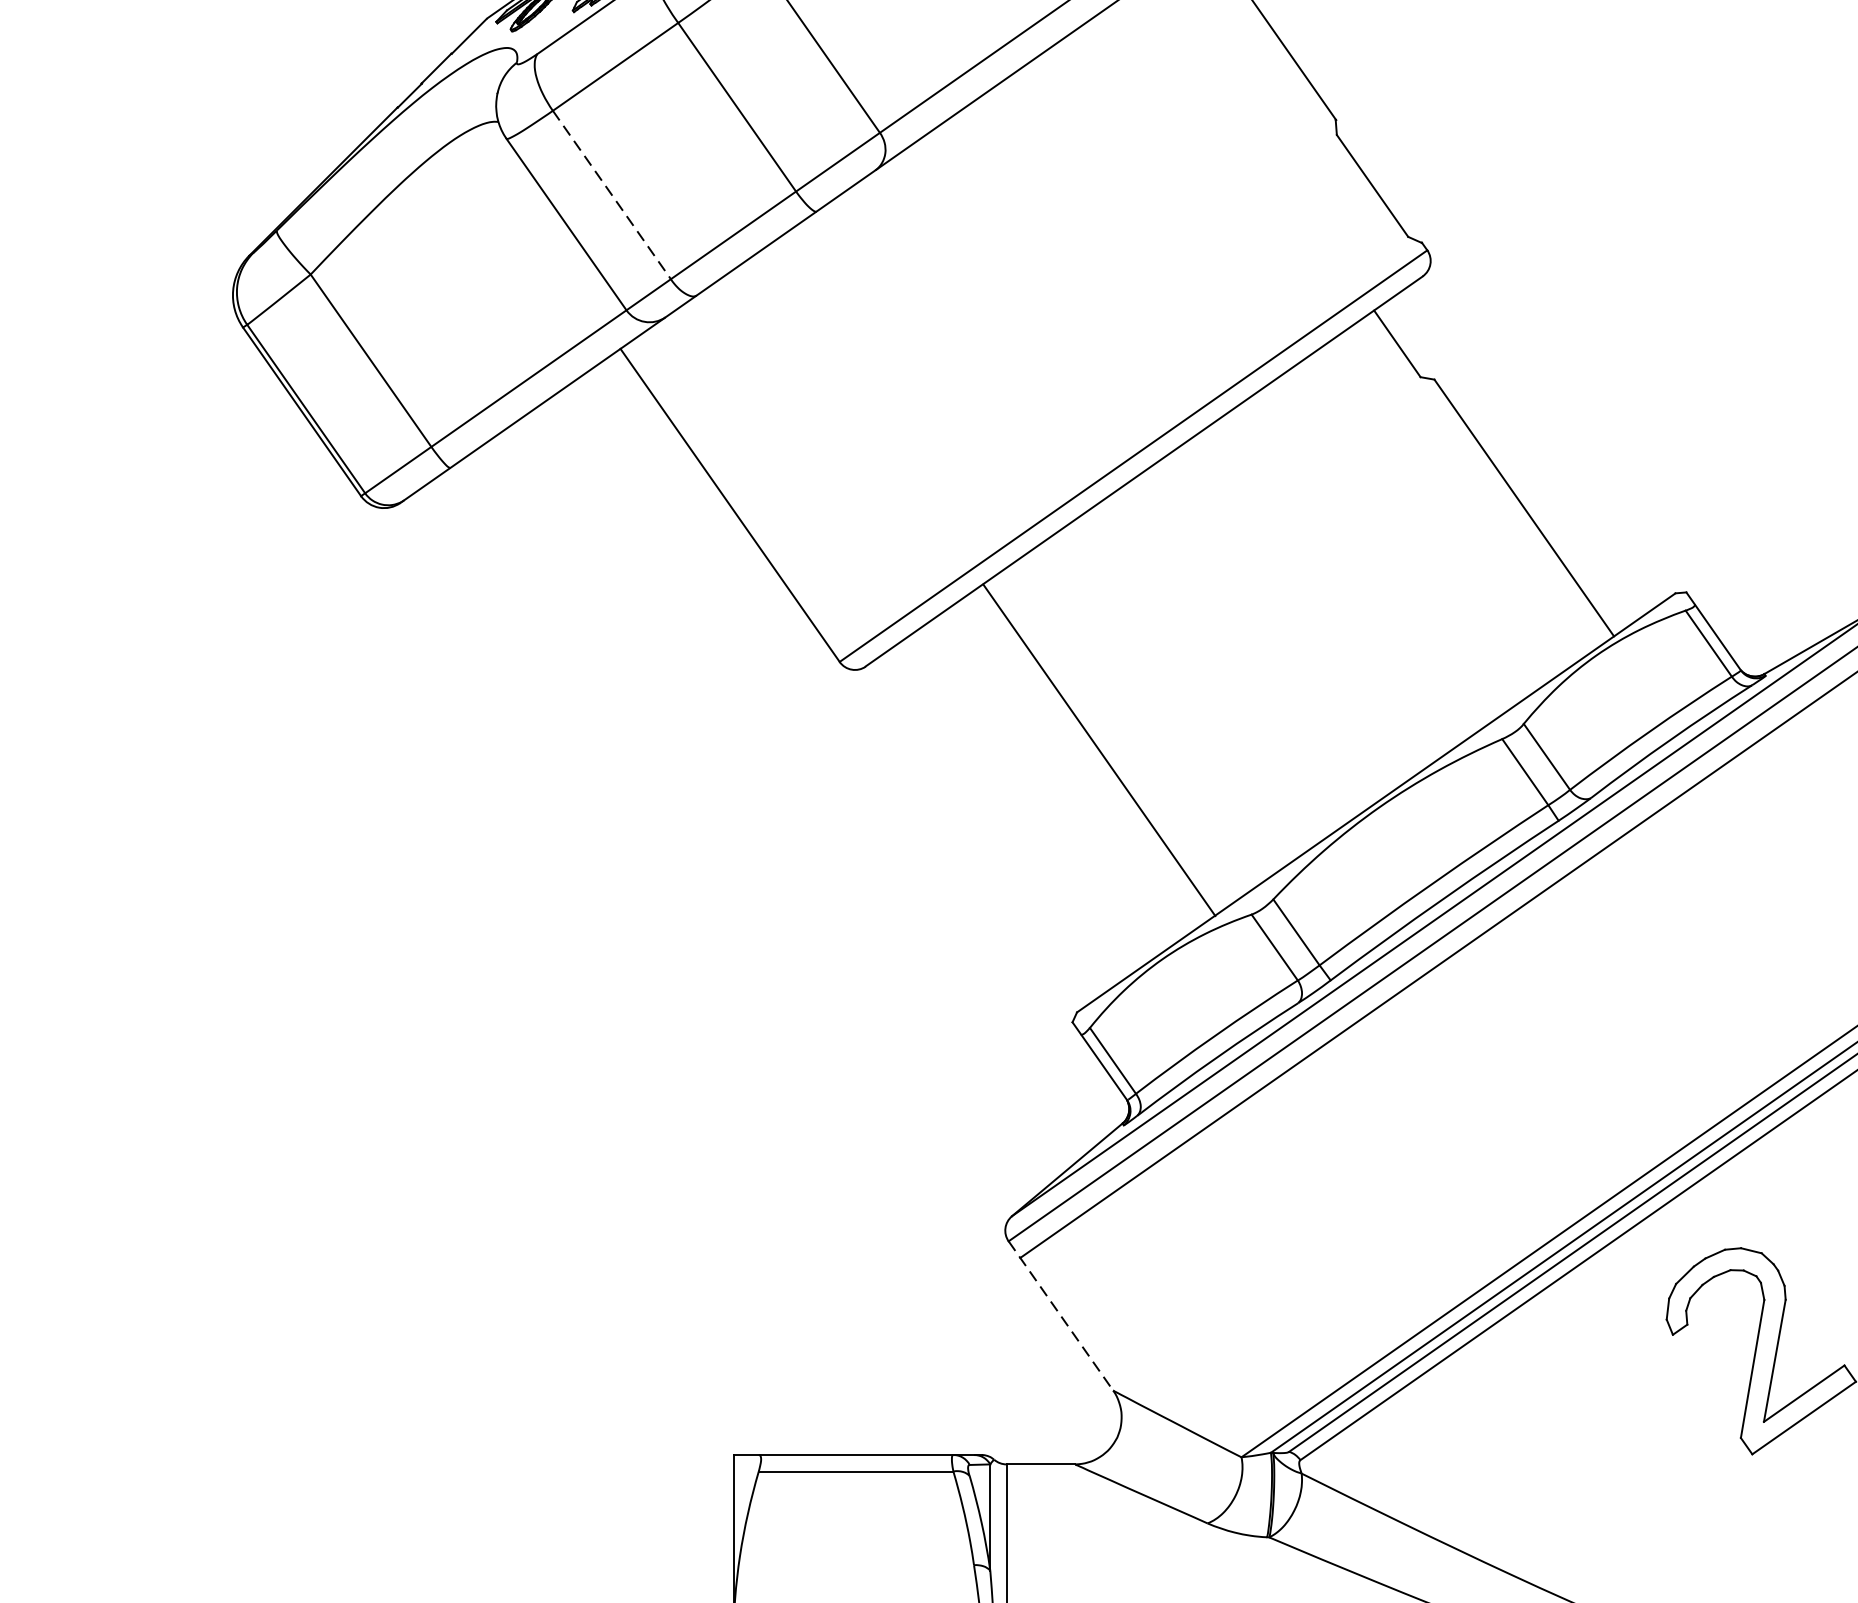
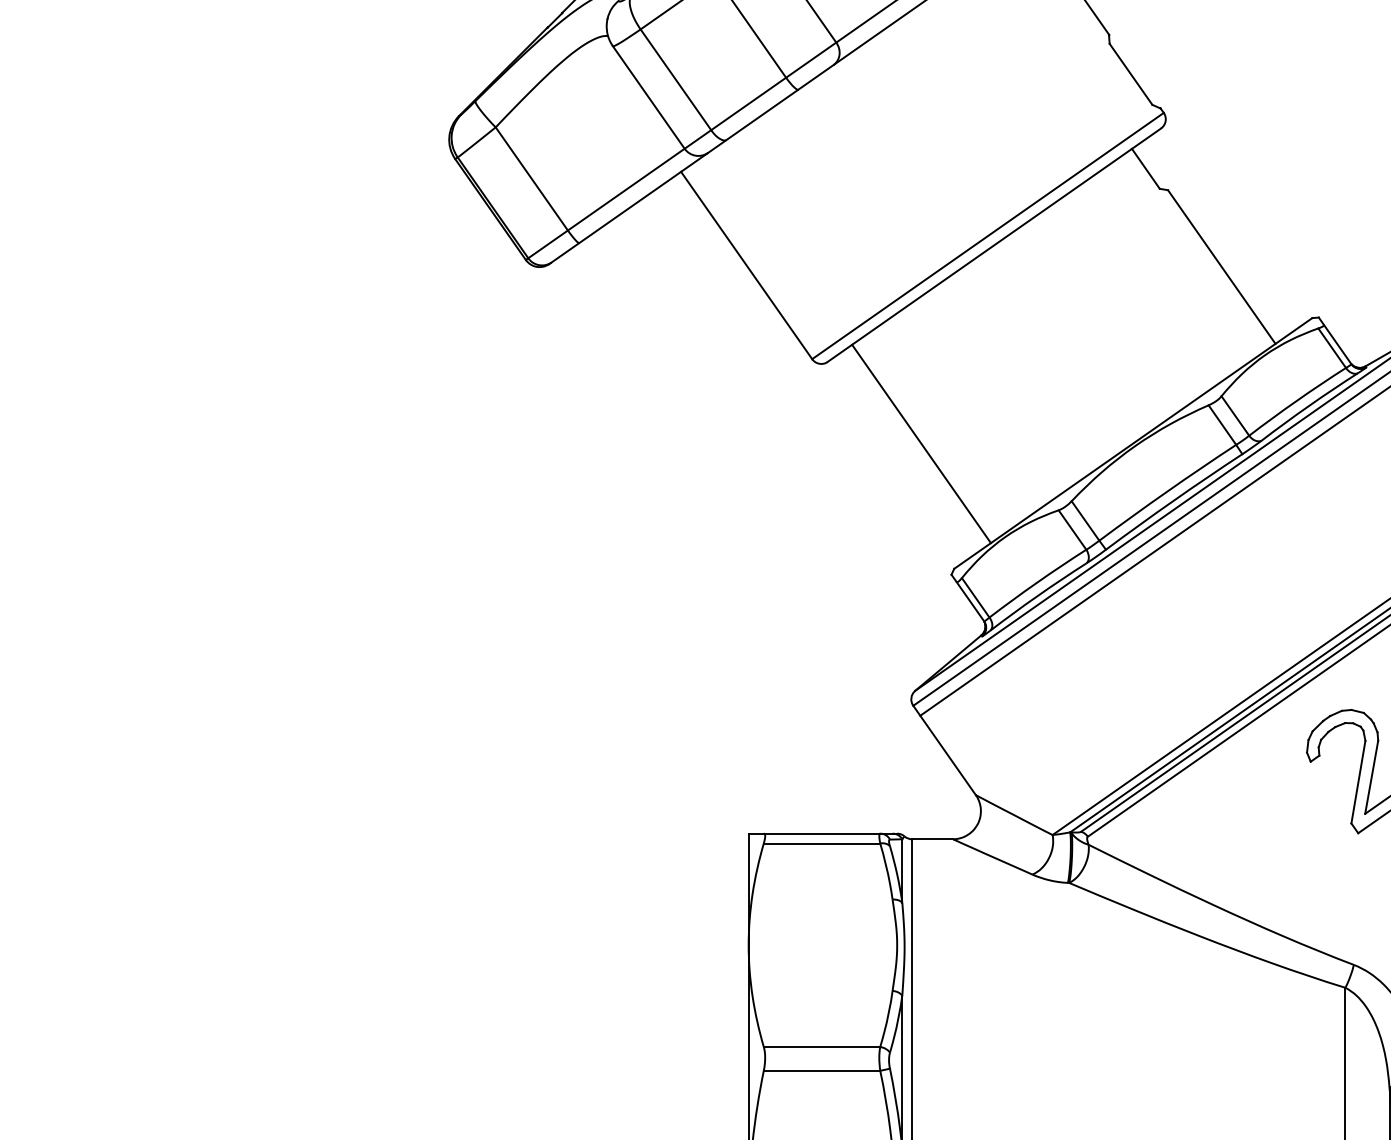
line: (611, 194) -> (675, 79), dashed -> solid
line: (1099, 749) -> (921, 443), moved
line: (1060, 1316) -> (944, 750), dashed -> solid

